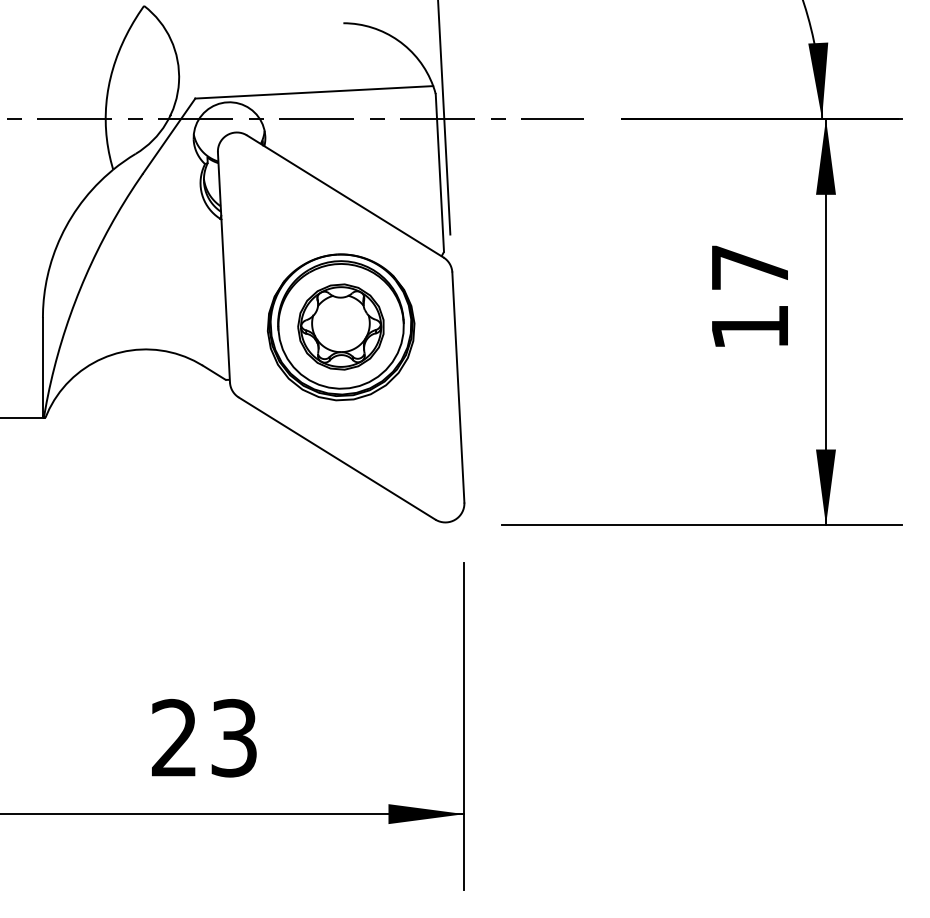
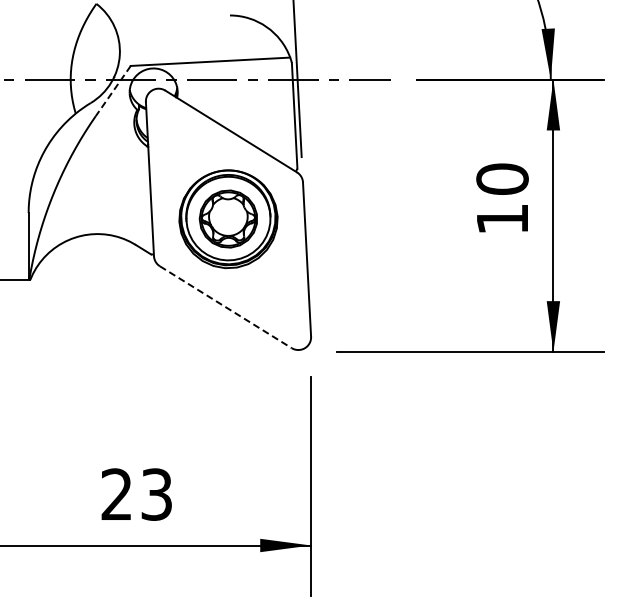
line: (169, 136) -> (113, 91), solid -> dashed
text: (750, 266) -> (502, 178), 17 -> 10
line: (336, 459) -> (225, 307), solid -> dashed

